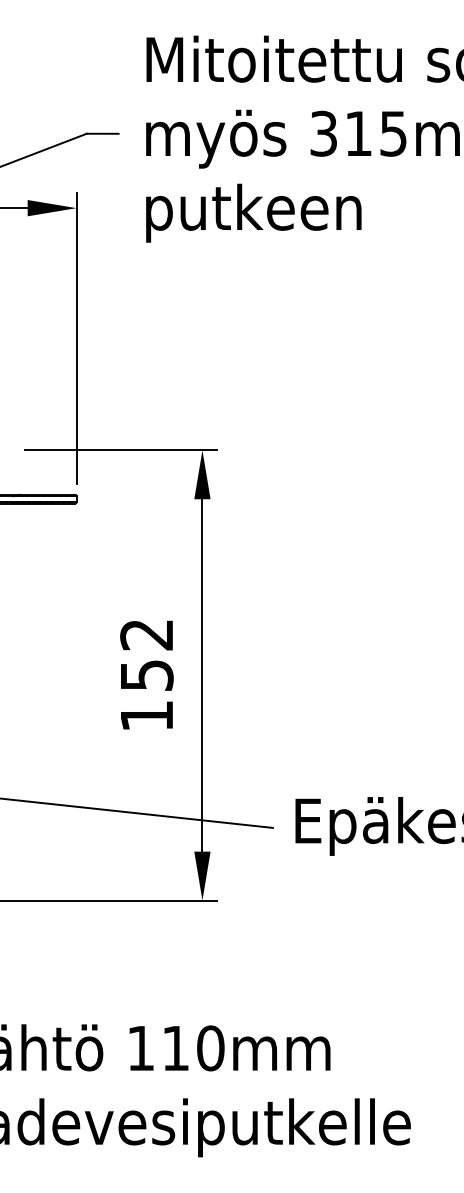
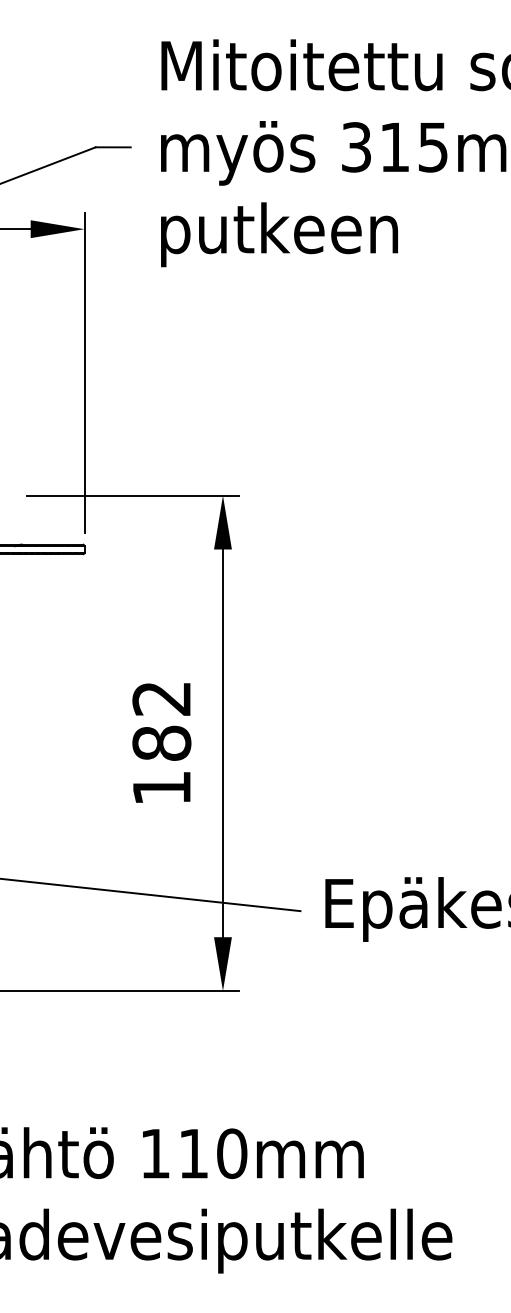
text: (146, 674) -> (161, 742), 152 -> 182

